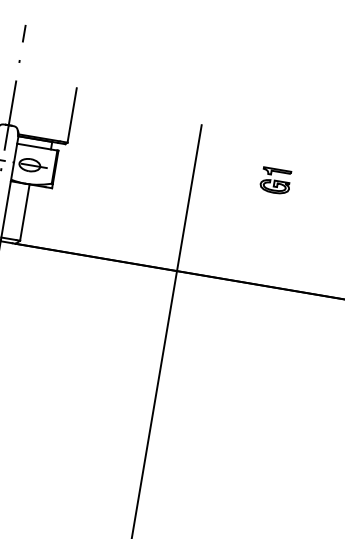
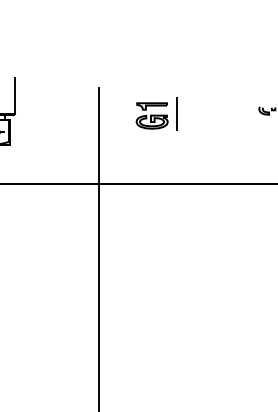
part: (274, 180) -> (151, 115), size x1.67
line: (313, 183) -> (176, 113), added

